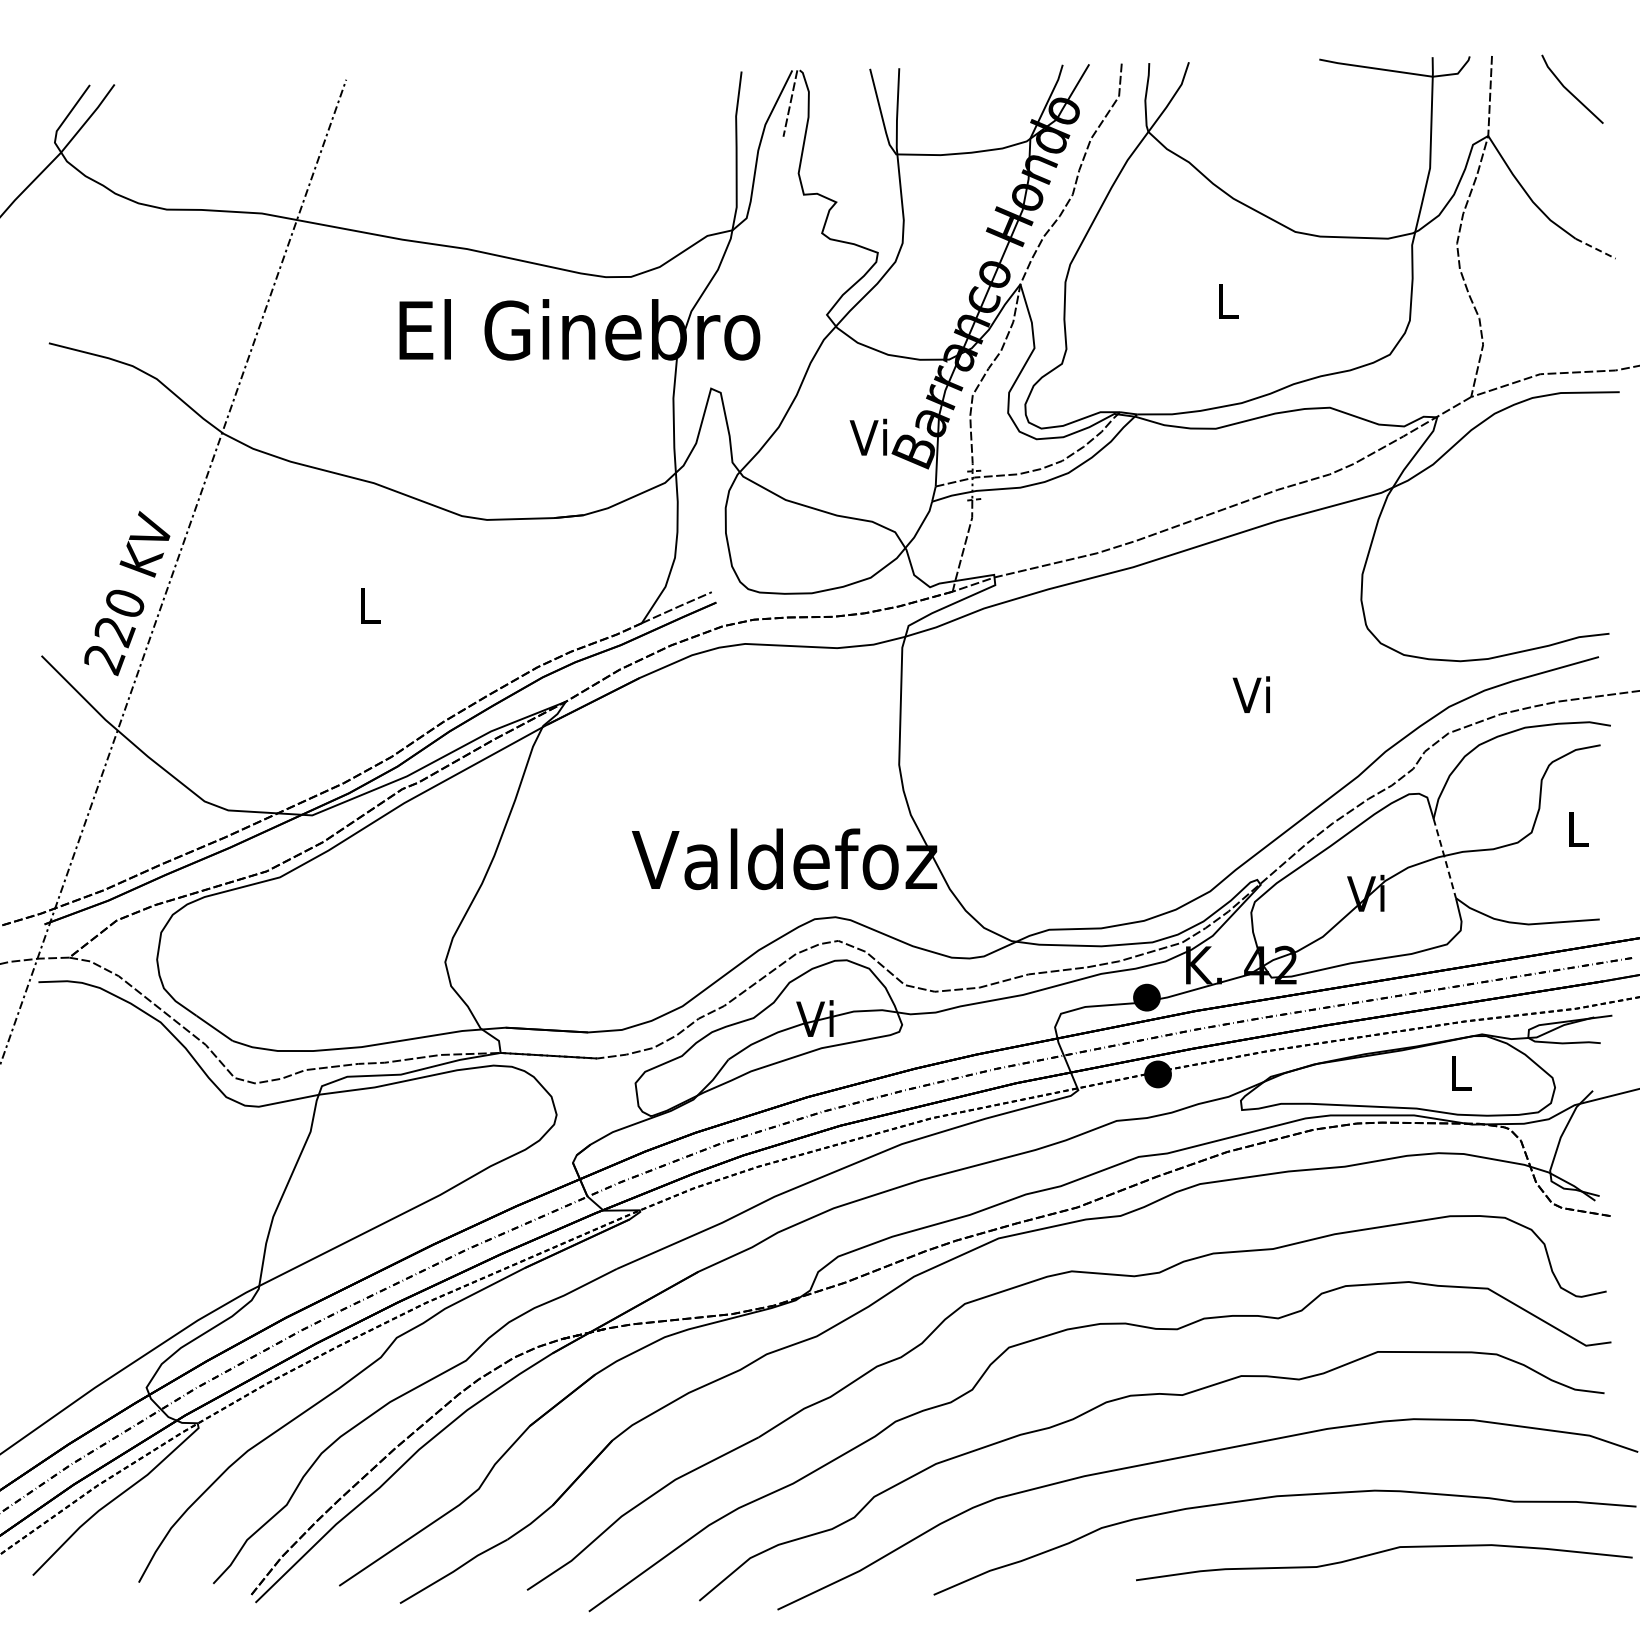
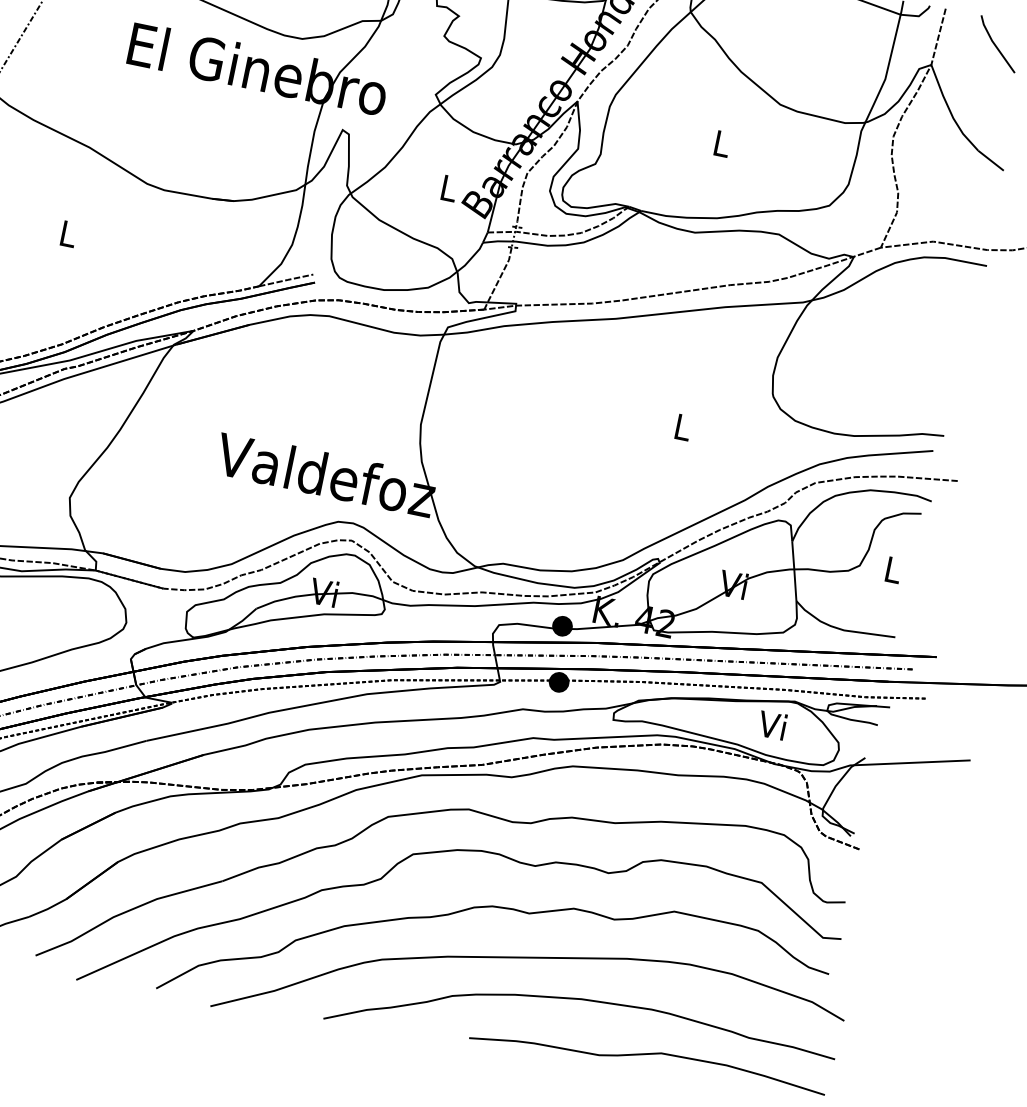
line: (1596, 248) -> (991, 160), dashed -> solid
text: (868, 436) -> (447, 187), Vi -> L
text: (1250, 694) -> (680, 426), Vi -> L
line: (1444, 857) -> (794, 570), dashed -> solid
text: (1457, 1072) -> (771, 725), L -> Vi

